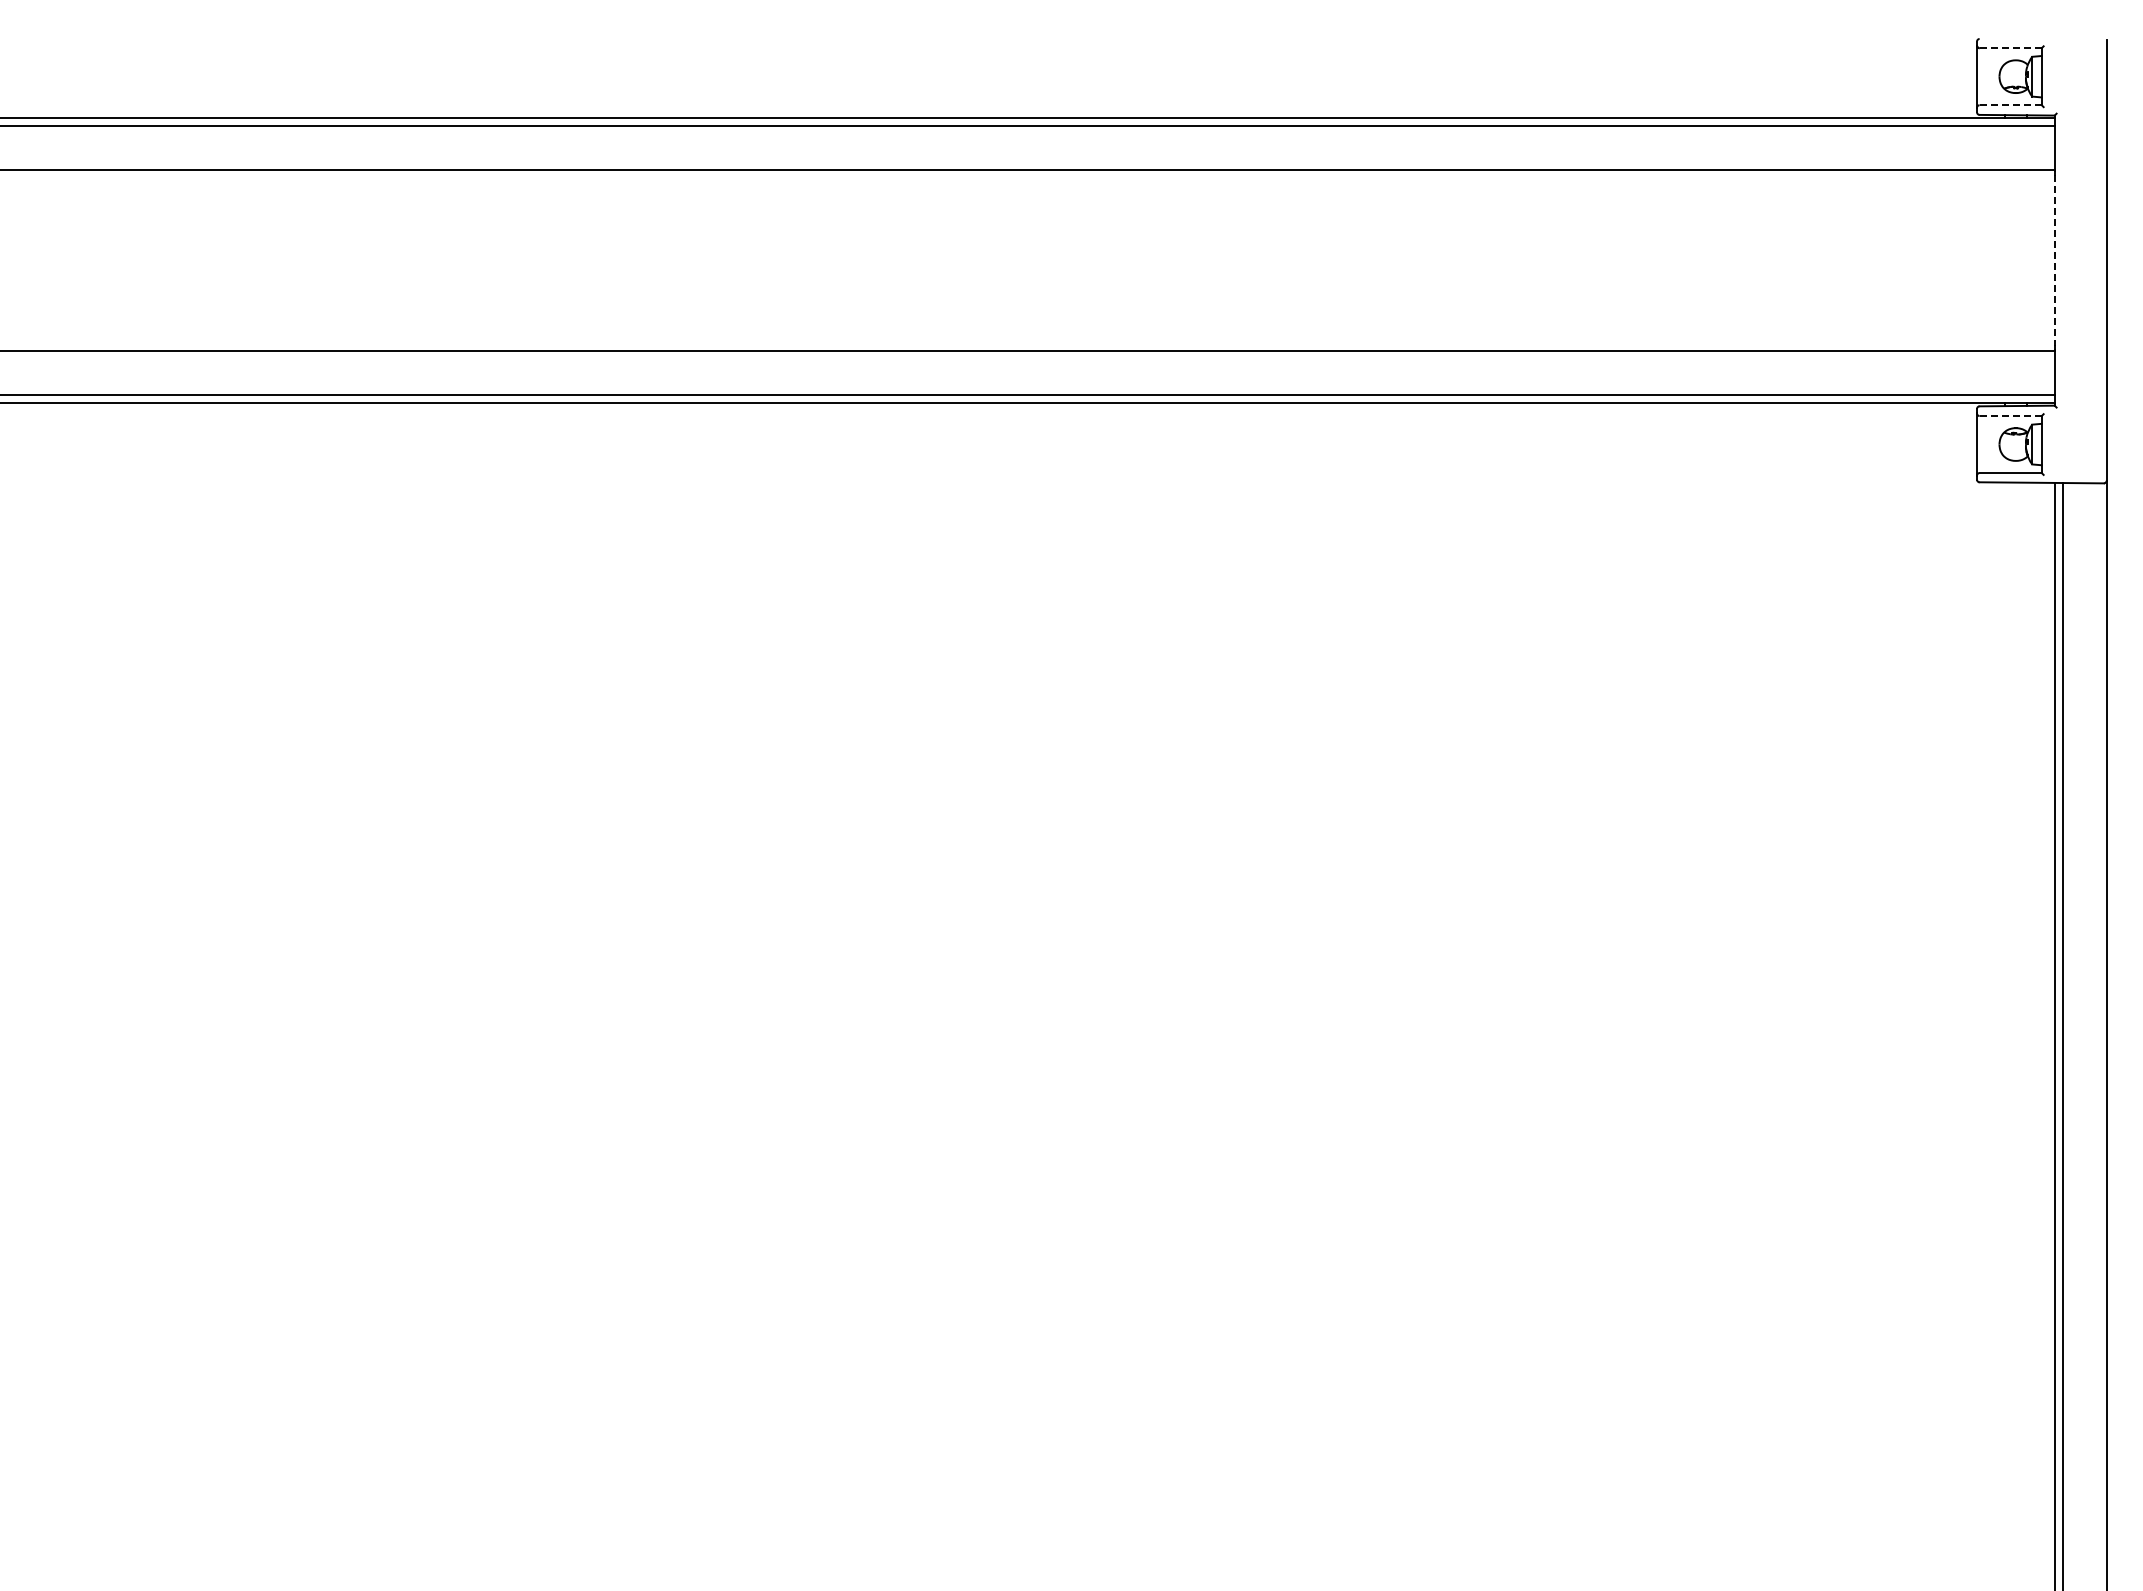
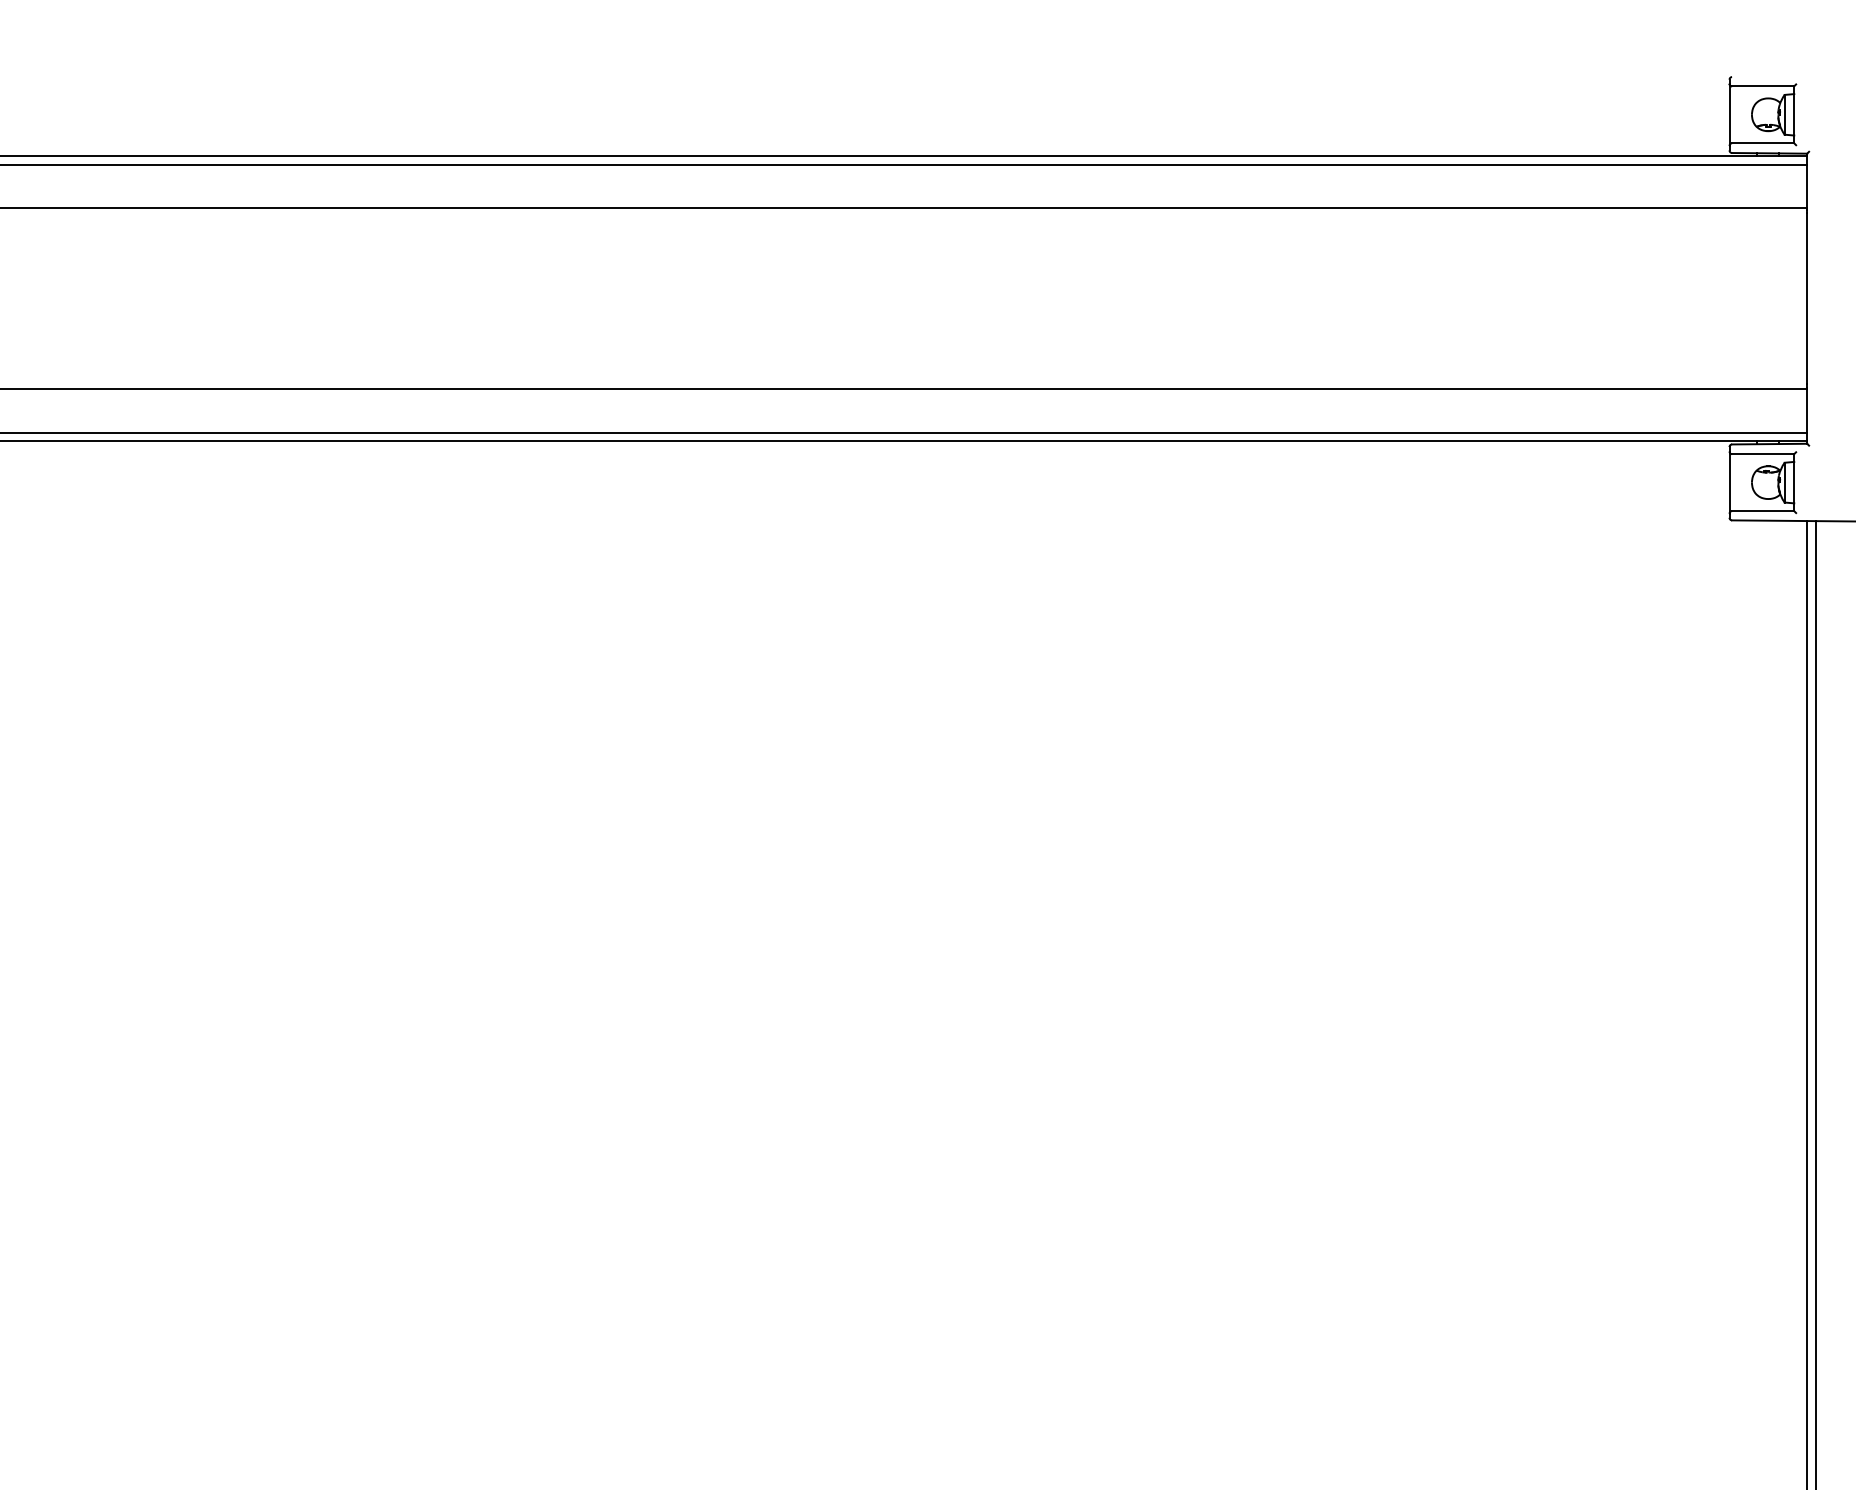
line: (2011, 48) -> (1763, 86), dashed -> solid
line: (2010, 105) -> (1762, 143), dashed -> solid
line: (2054, 261) -> (1806, 299), dashed -> solid
line: (2011, 416) -> (1763, 454), dashed -> solid

